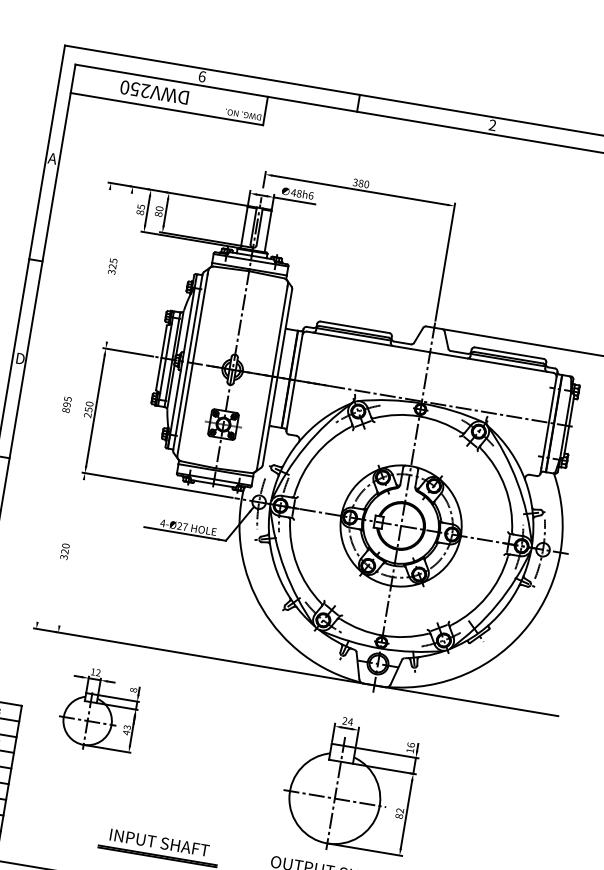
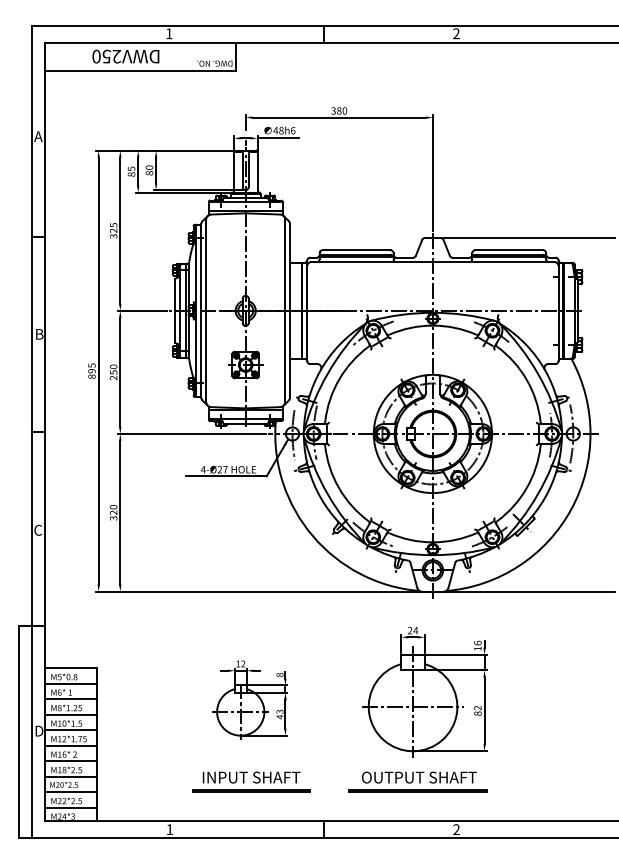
text: (202, 76) -> (169, 33), 6 -> 1
line: (119, 267) -> (120, 230), added
text: (21, 359) -> (40, 334), D -> B
line: (73, 405) -> (98, 370), added
line: (71, 552) -> (120, 512), added
part: (98, 709) -> (249, 699), moved

